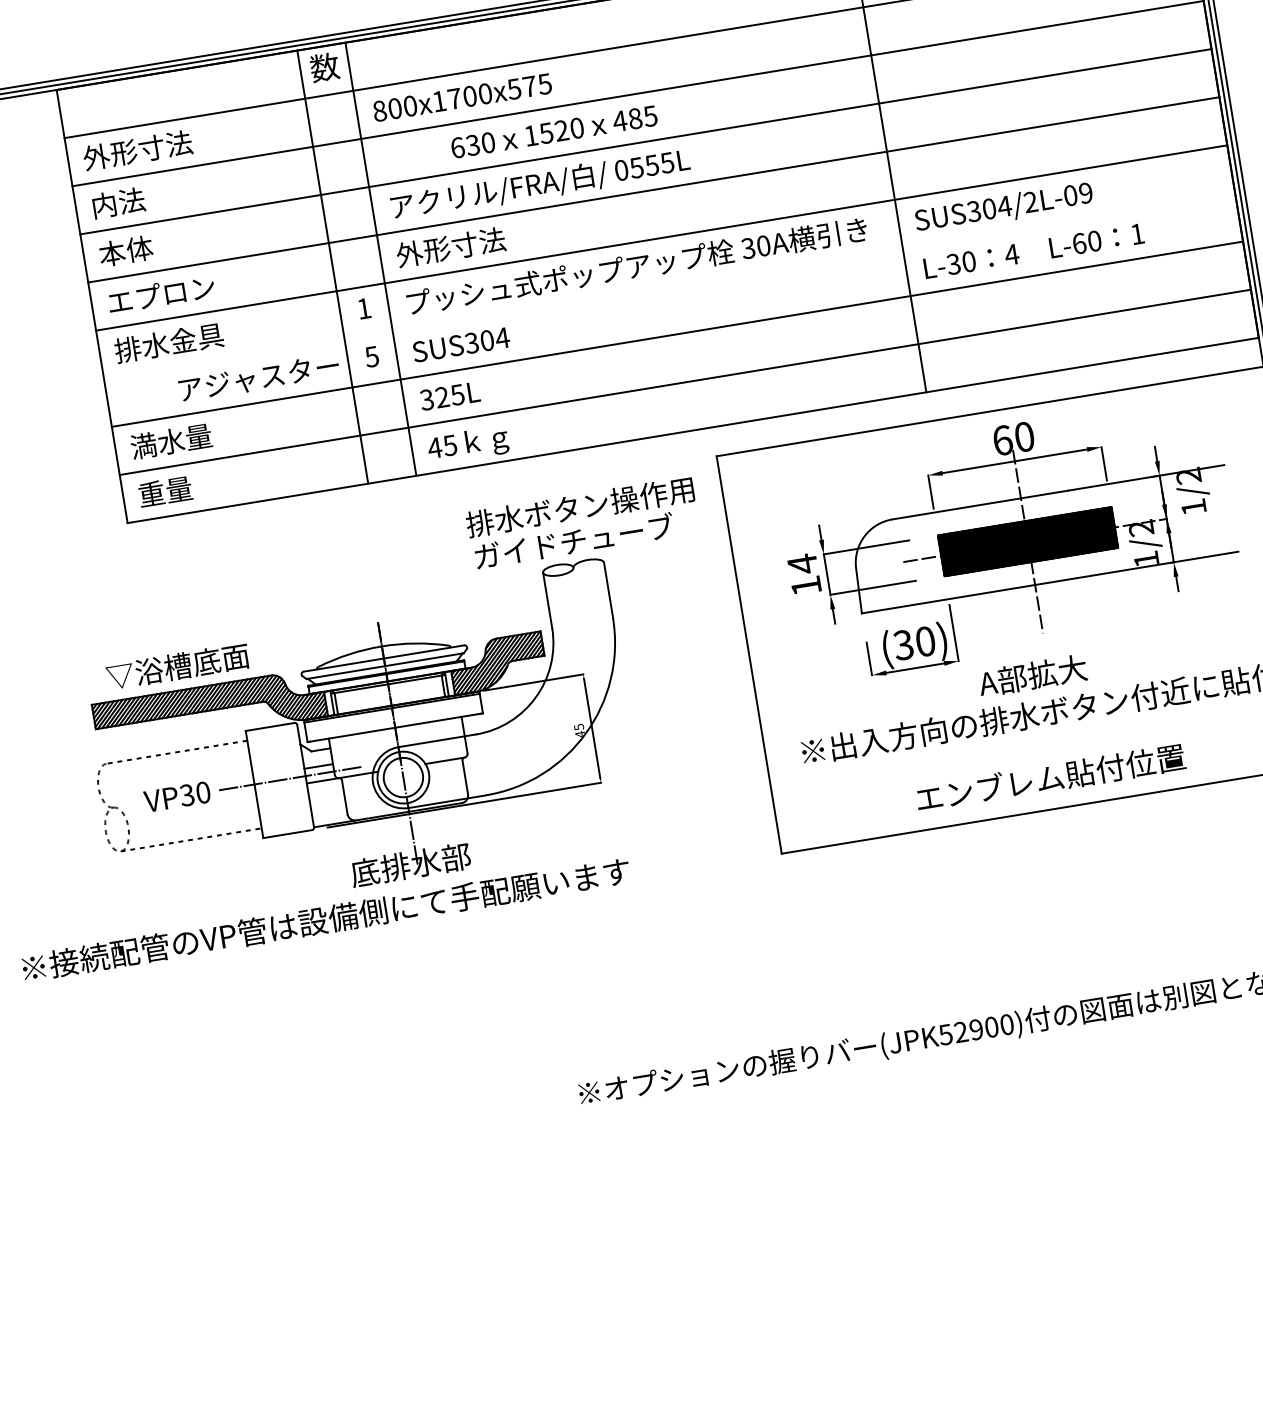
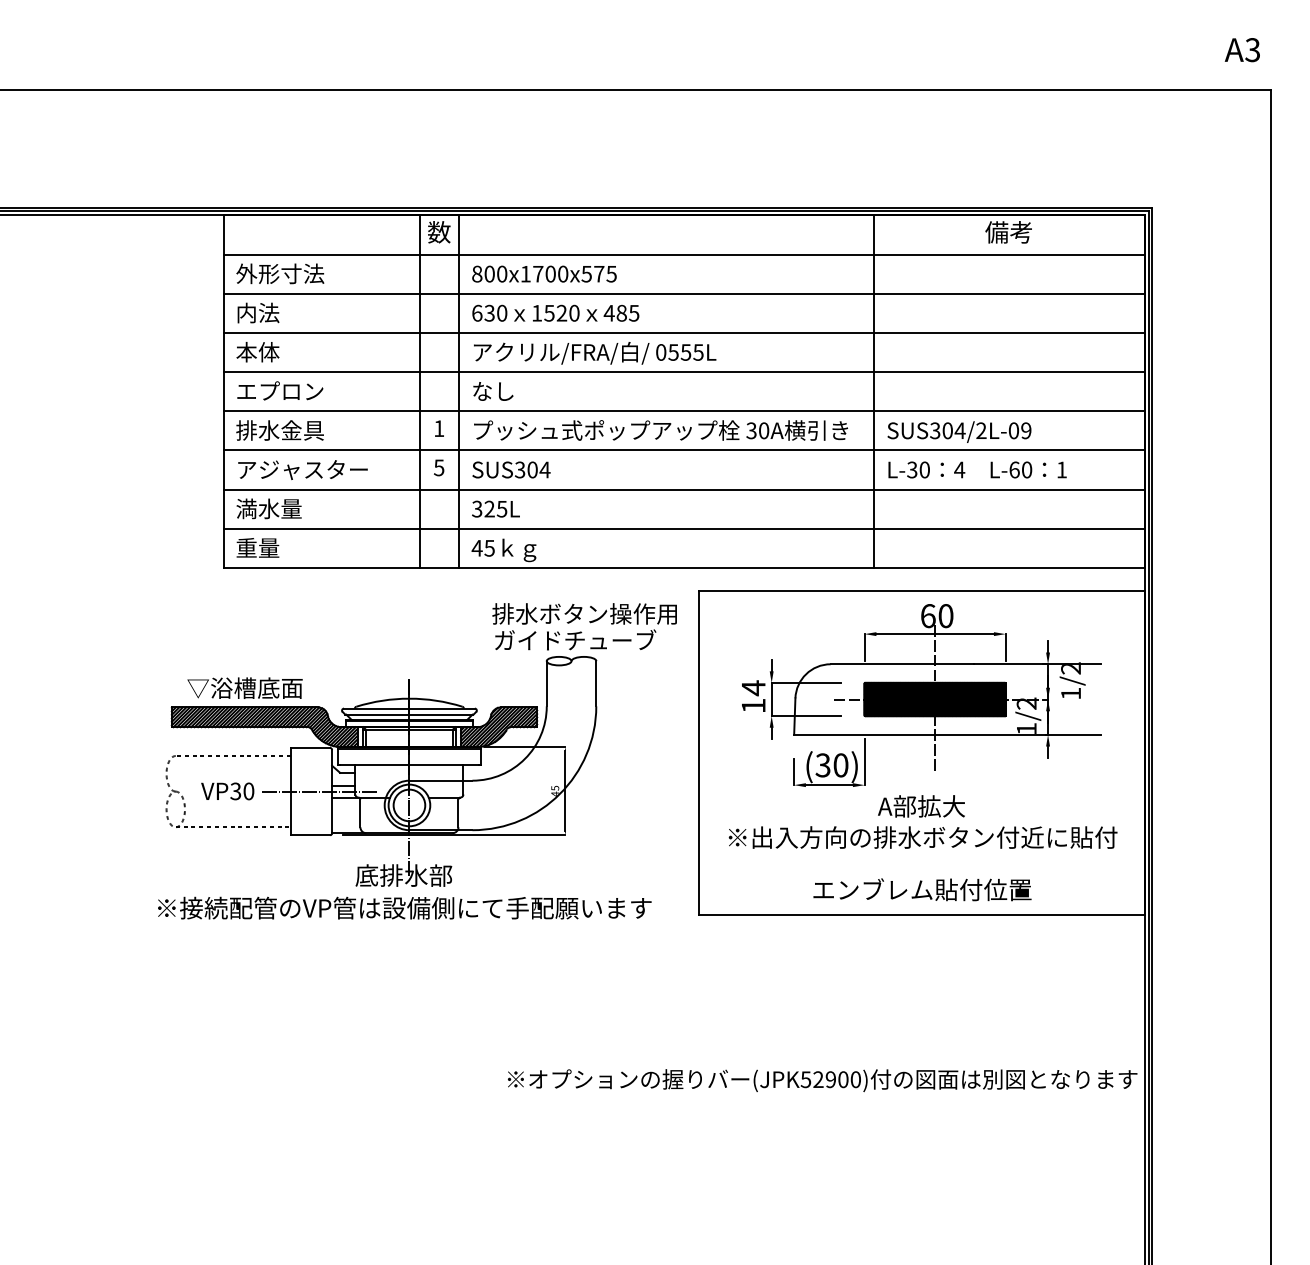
text: (553, 131) -> (555, 312), moved
text: (450, 247) -> (515, 391), 外形寸法 -> なし
line: (668, 286) -> (683, 450), added
text: (258, 377) -> (302, 469), moved
text: (325, 919) -> (404, 907), moved

